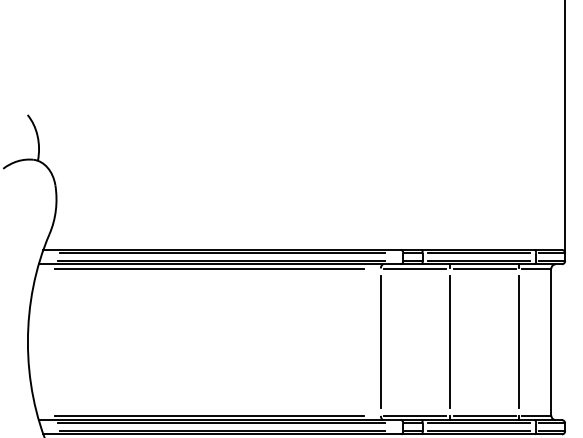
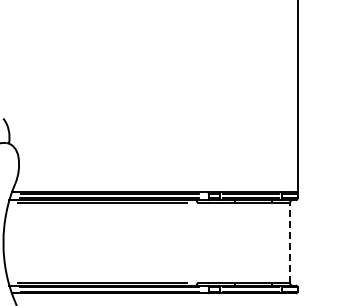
line: (380, 341) -> (196, 242), removed
line: (449, 341) -> (234, 242), removed
line: (519, 341) -> (272, 242), removed
line: (552, 341) -> (290, 242), solid -> dashed

